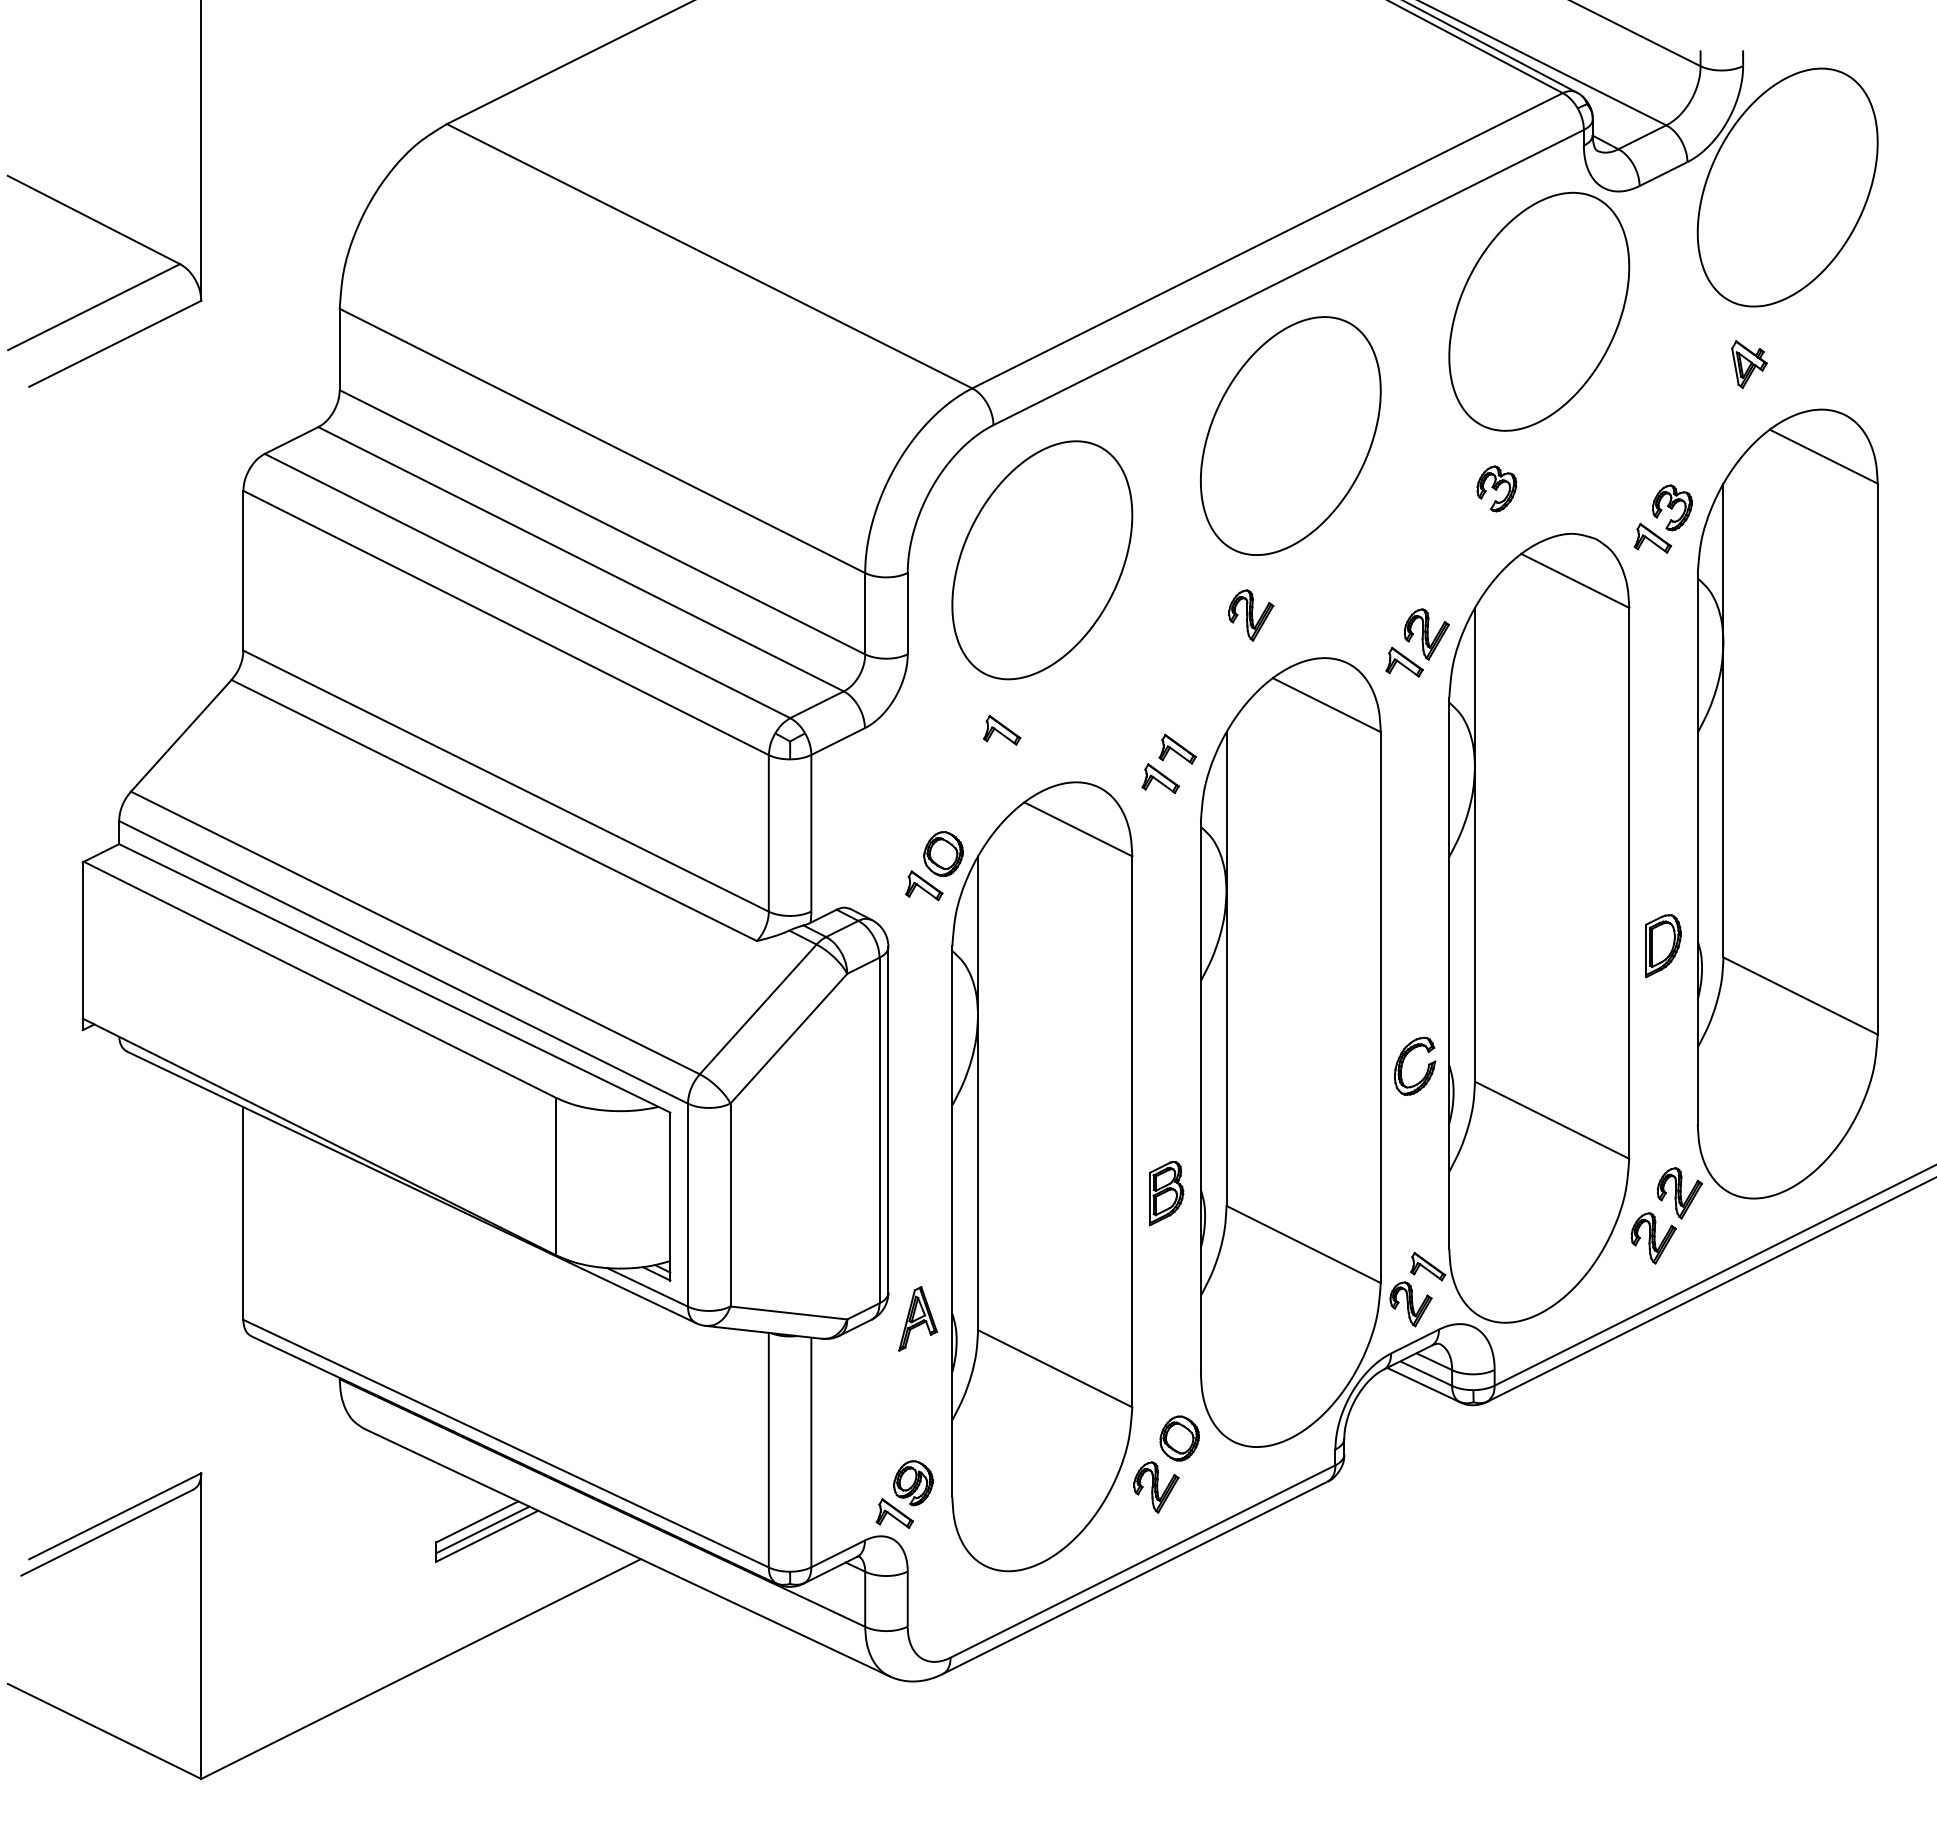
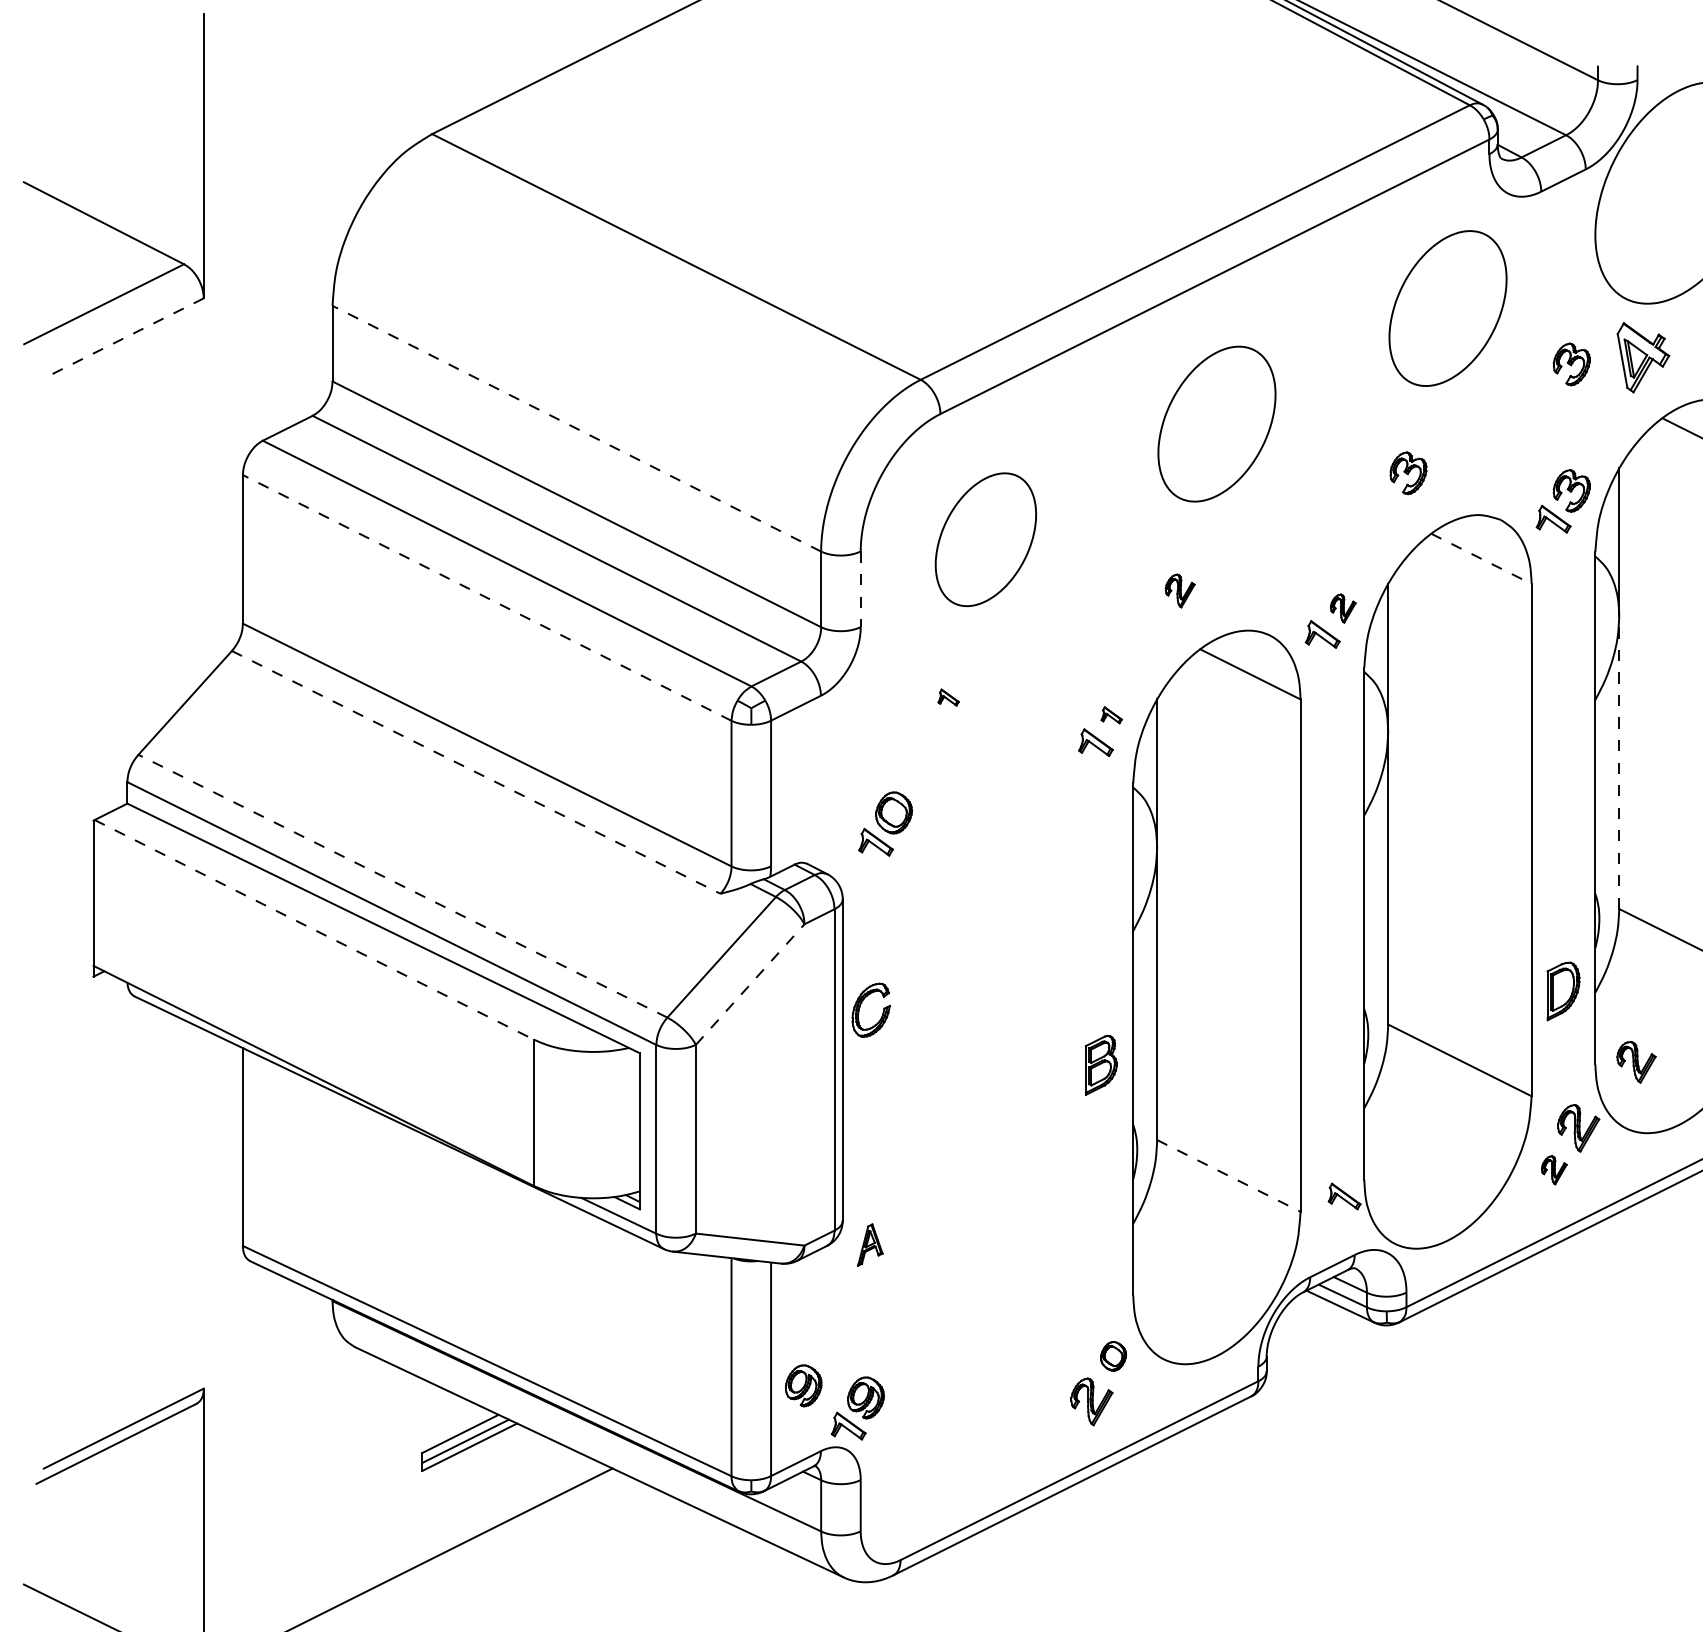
part: (1539, 311) -> (1448, 308), size x0.7
line: (114, 344) -> (123, 339), solid -> dashed
part: (1749, 364) -> (1643, 357), size x1.6
part: (1672, 371) -> (1571, 364), added
part: (1290, 435) -> (1216, 423), size x0.7
line: (602, 440) -> (576, 428), solid -> dashed
part: (1042, 560) -> (986, 539), size x0.6
line: (1575, 581) -> (1481, 559), solid -> dashed
line: (907, 613) -> (860, 589), solid -> dashed
part: (1251, 615) -> (1180, 591), size x0.7
line: (505, 622) -> (486, 597), solid -> dashed
part: (1426, 634) -> (1343, 608), size x0.6
part: (1002, 729) -> (948, 697), size x0.6
part: (1177, 748) -> (1111, 714), size x0.6
line: (1723, 799) -> (1619, 762), solid -> dashed
line: (494, 810) -> (476, 772), solid -> dashed
line: (415, 932) -> (402, 885), solid -> dashed
part: (1663, 946) -> (1563, 991), moved
line: (320, 979) -> (314, 929), solid -> dashed
line: (789, 1038) -> (750, 984), solid -> dashed
part: (1404, 1060) -> (861, 1004), moved
part: (1042, 1176) -> (986, 1112), removed
part: (1166, 1193) -> (1101, 1065), moved
part: (1653, 1238) -> (1554, 1170), size x0.6
line: (1304, 1244) -> (1229, 1175), solid -> dashed
part: (1410, 1304) -> (1636, 1062), moved
part: (917, 1318) -> (869, 1244), size x0.7
part: (1179, 1438) -> (1113, 1356), size x0.7
part: (846, 1470) -> (803, 1386), added

